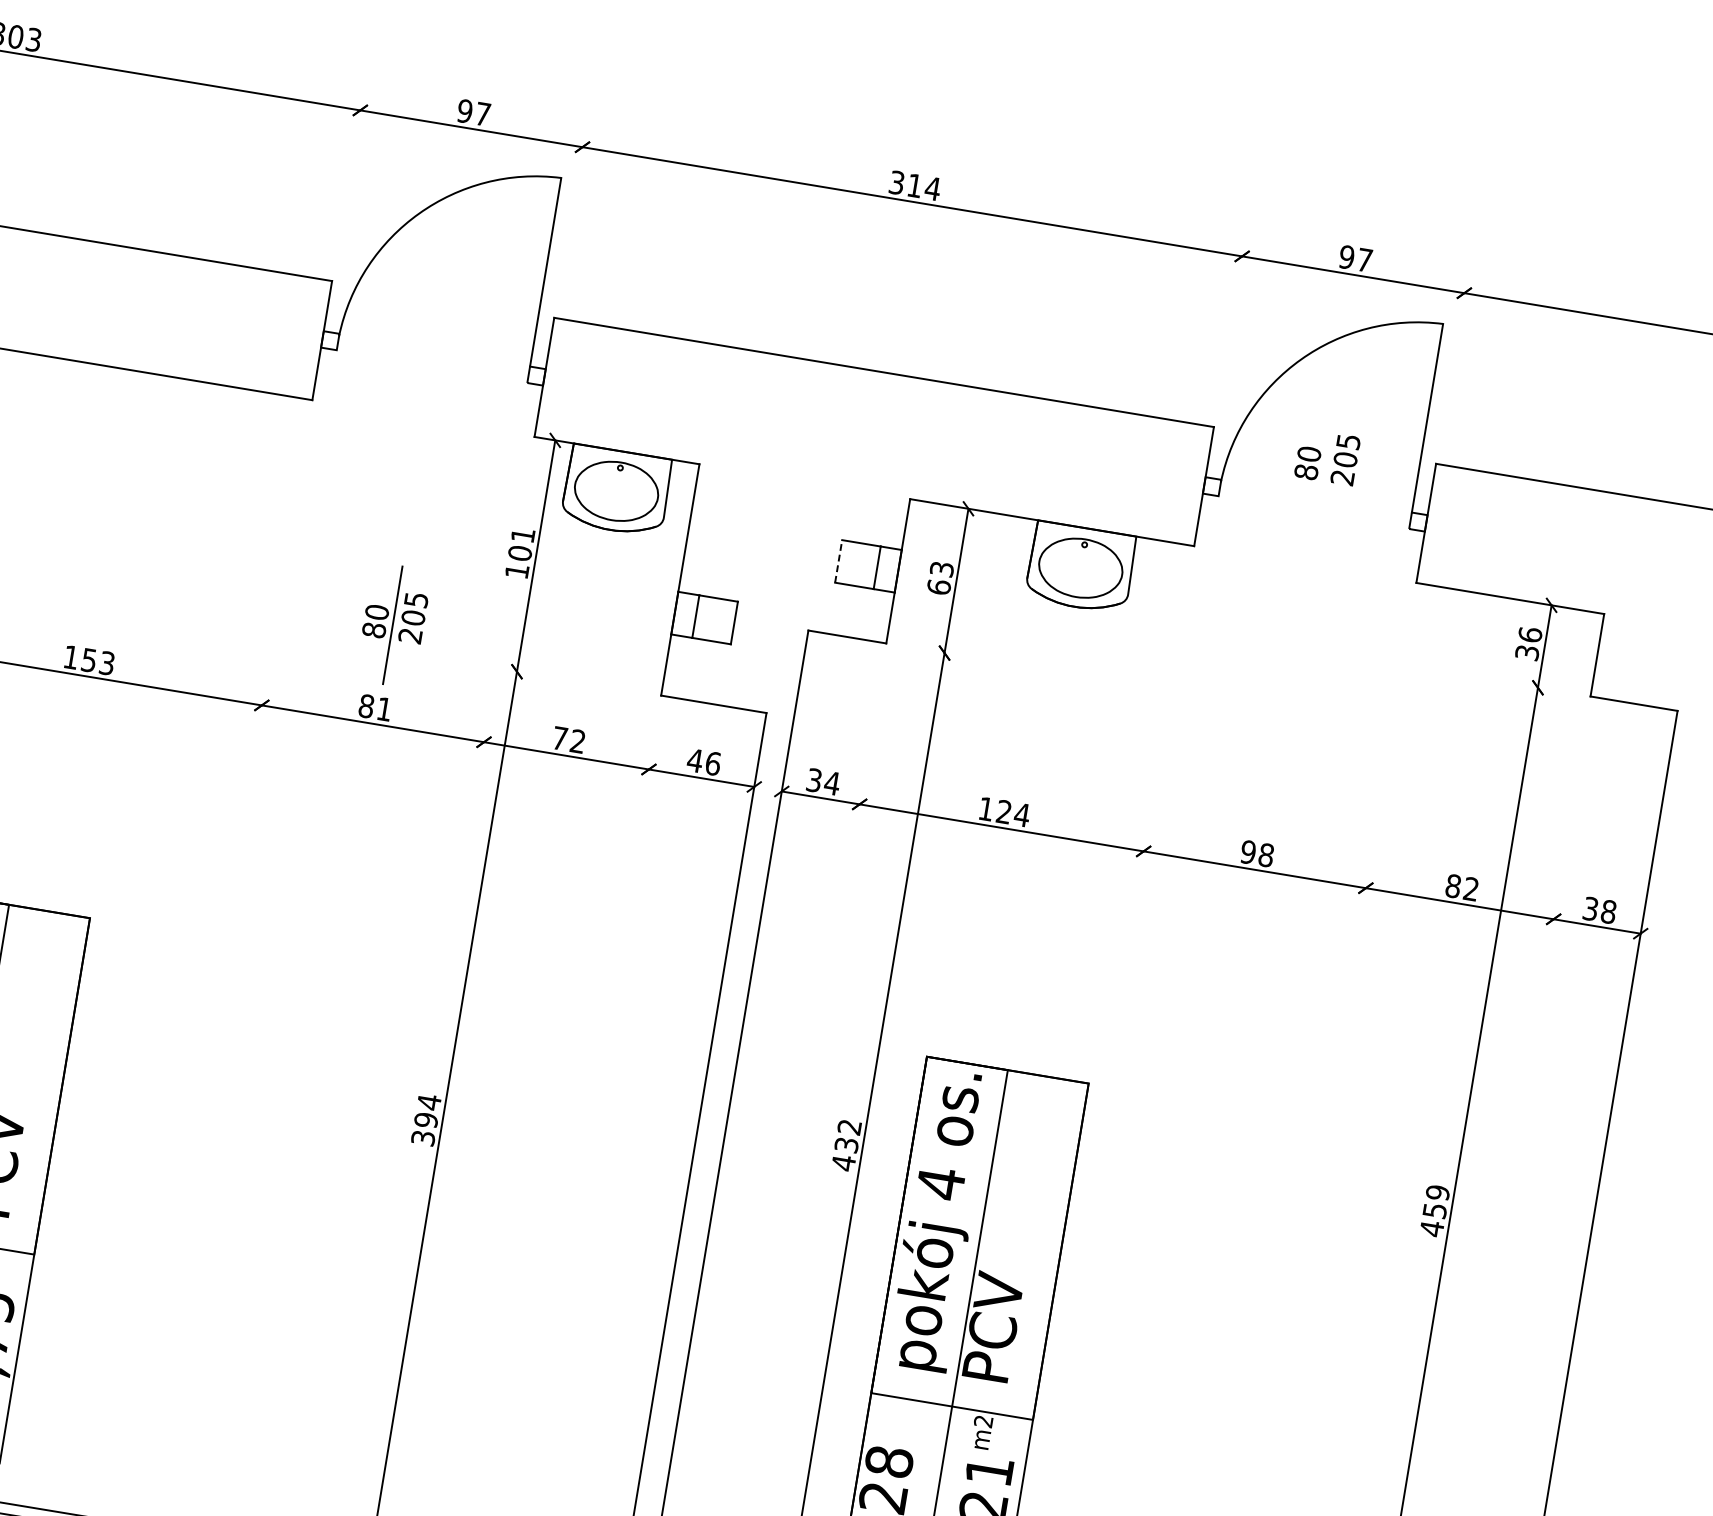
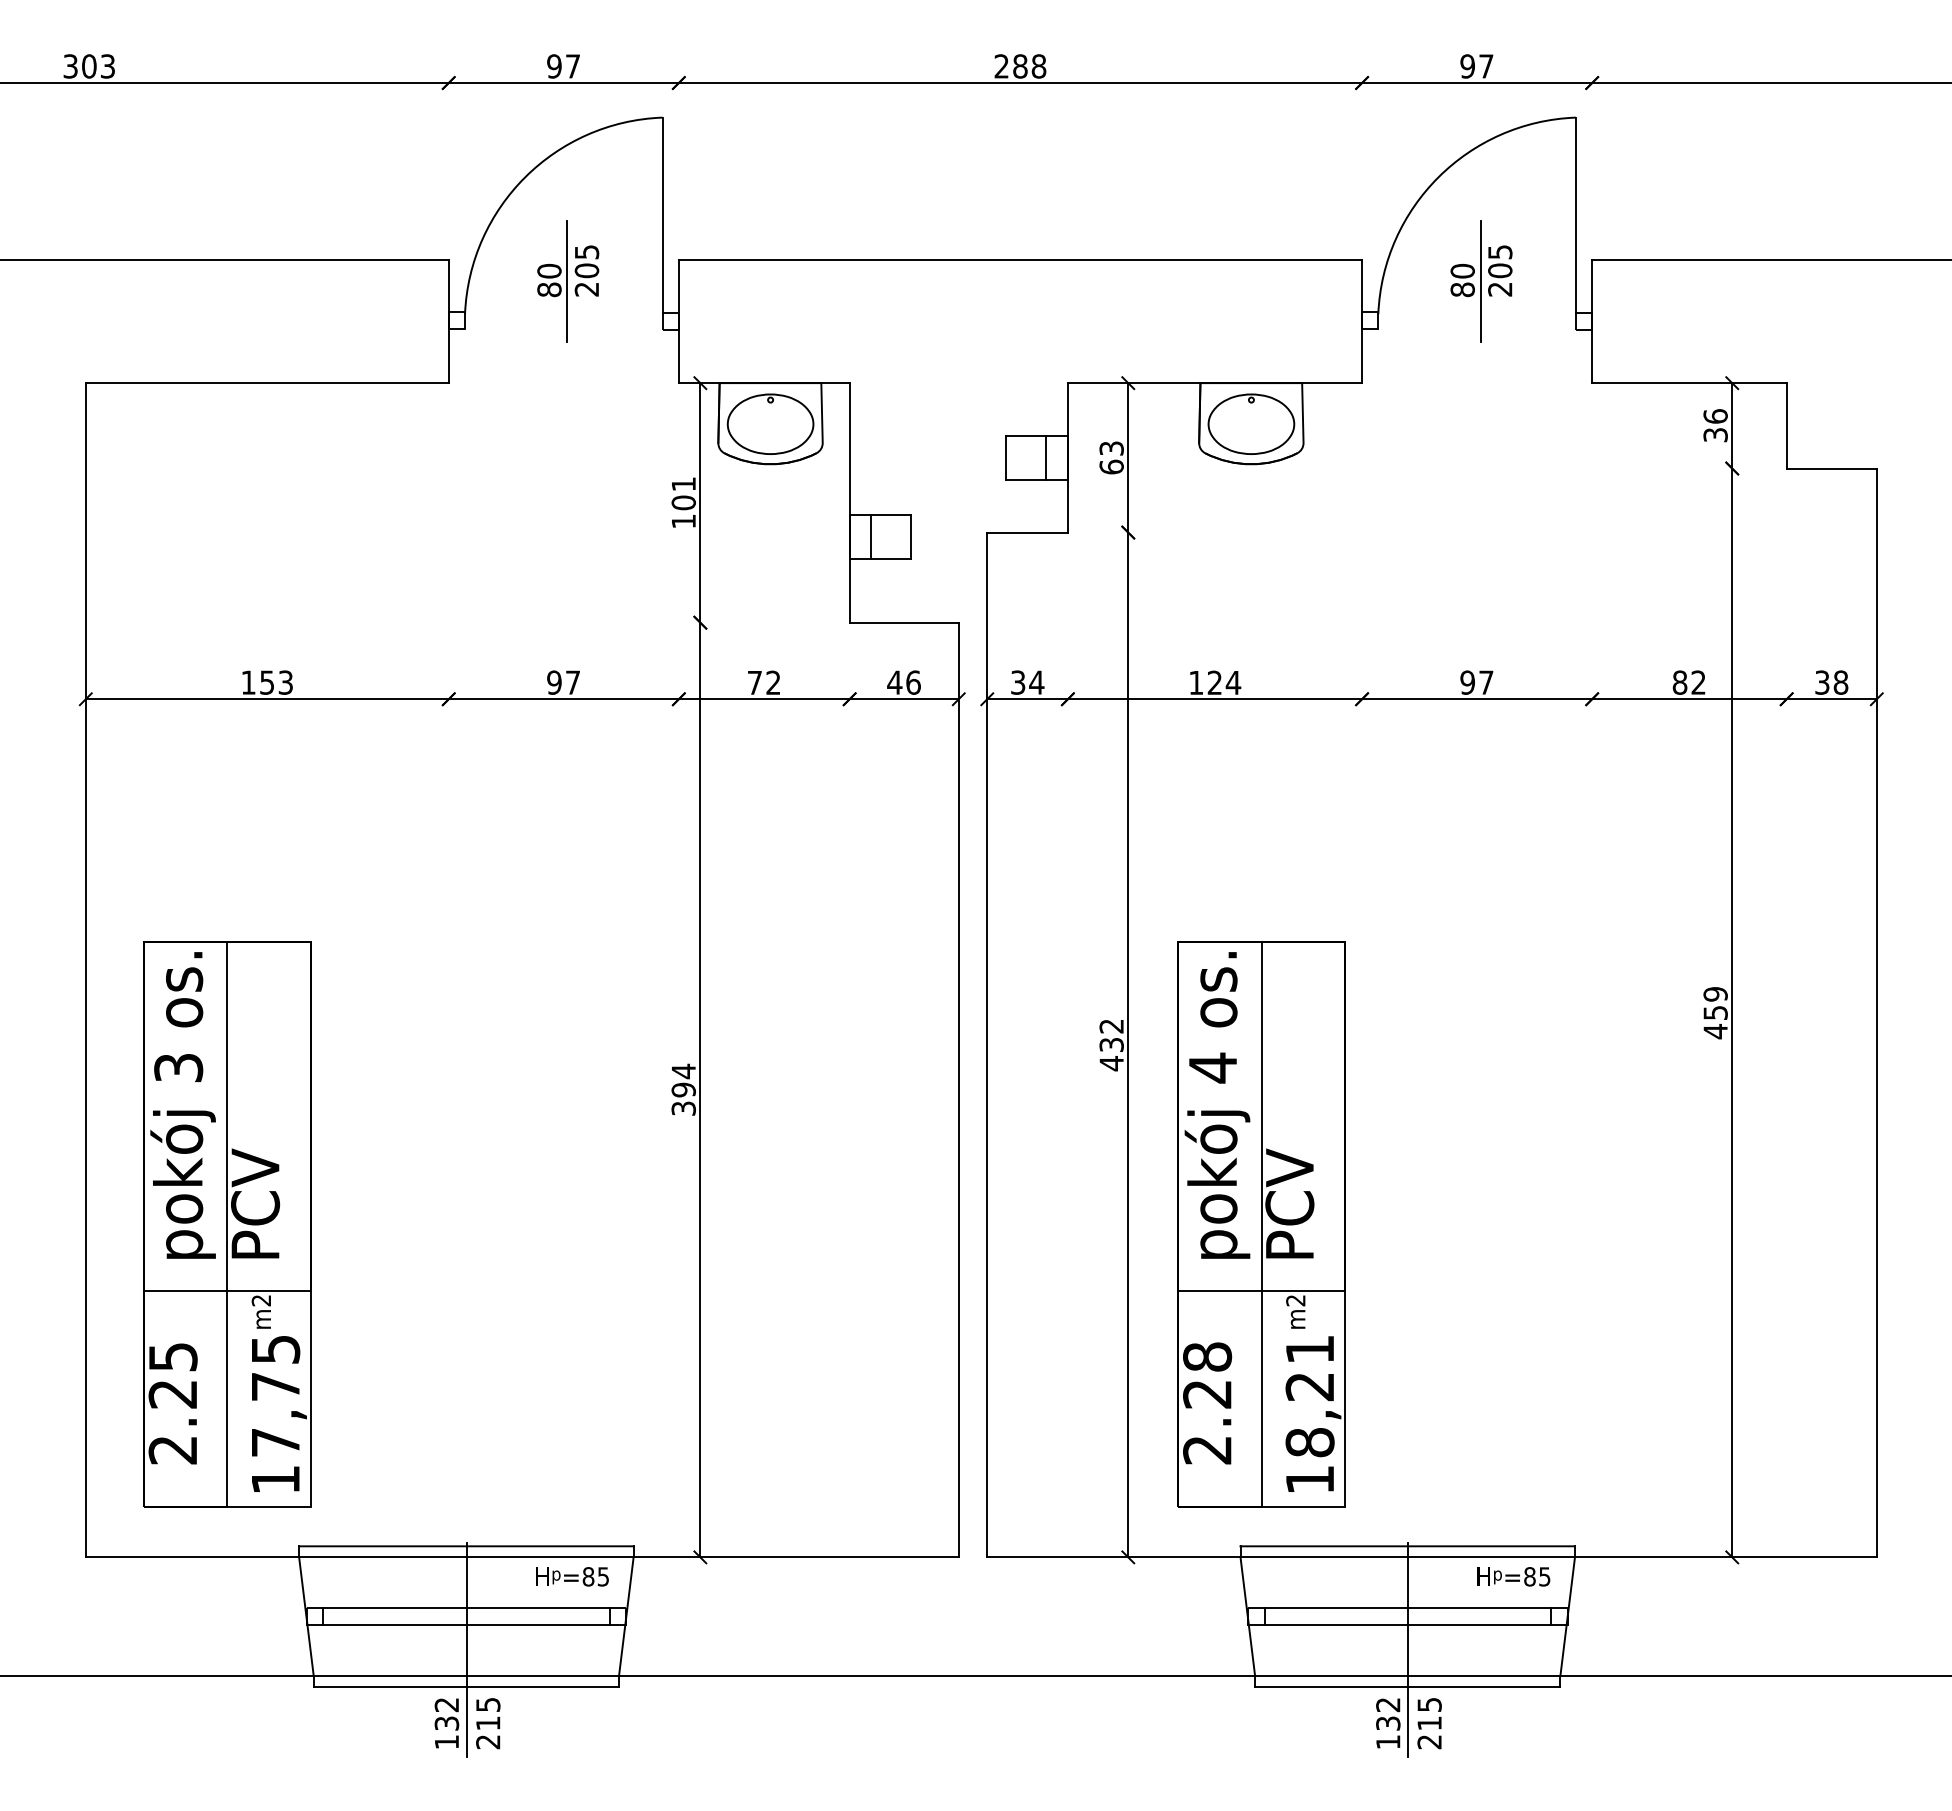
text: (915, 185) -> (1020, 66), 314 -> 288
line: (1324, 466) -> (1480, 281), added
line: (839, 561) -> (1006, 457), dashed -> solid
part: (393, 625) -> (568, 281), moved
text: (375, 707) -> (563, 682), 81 -> 97
text: (1266, 855) -> (1486, 682), 98 -> 97

